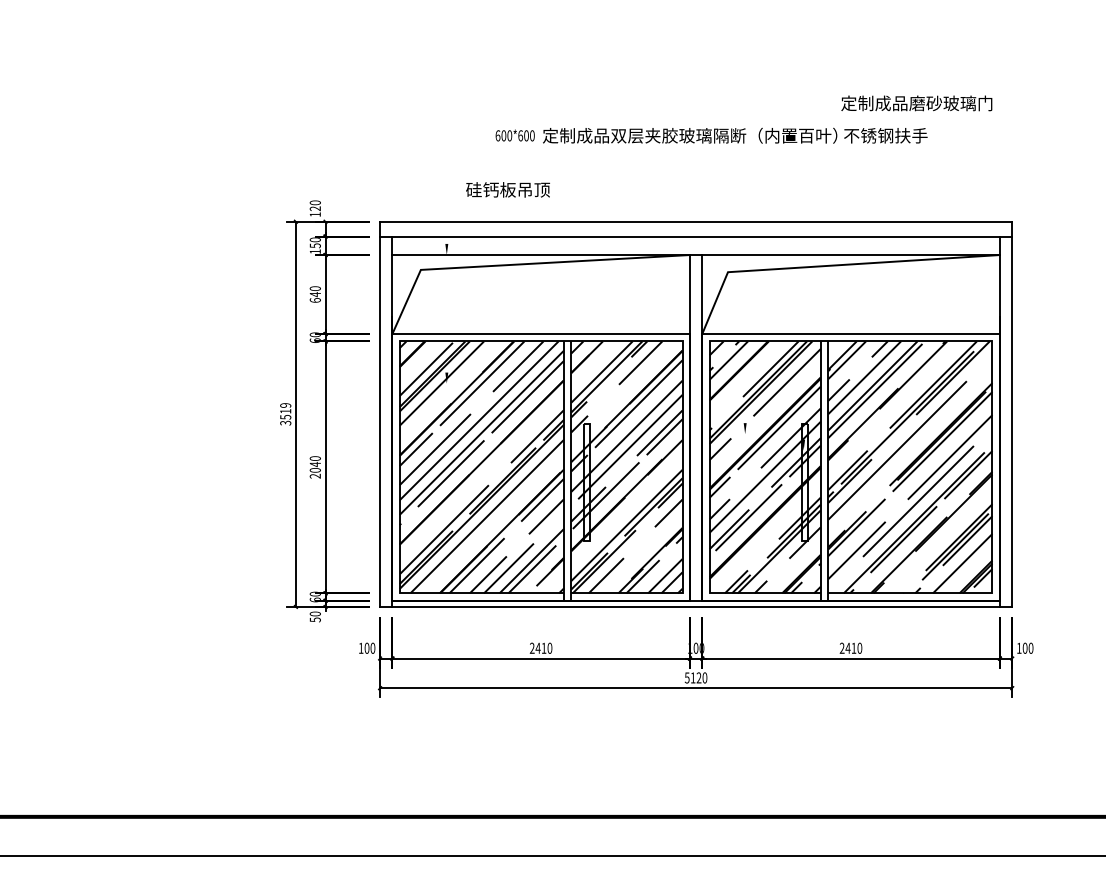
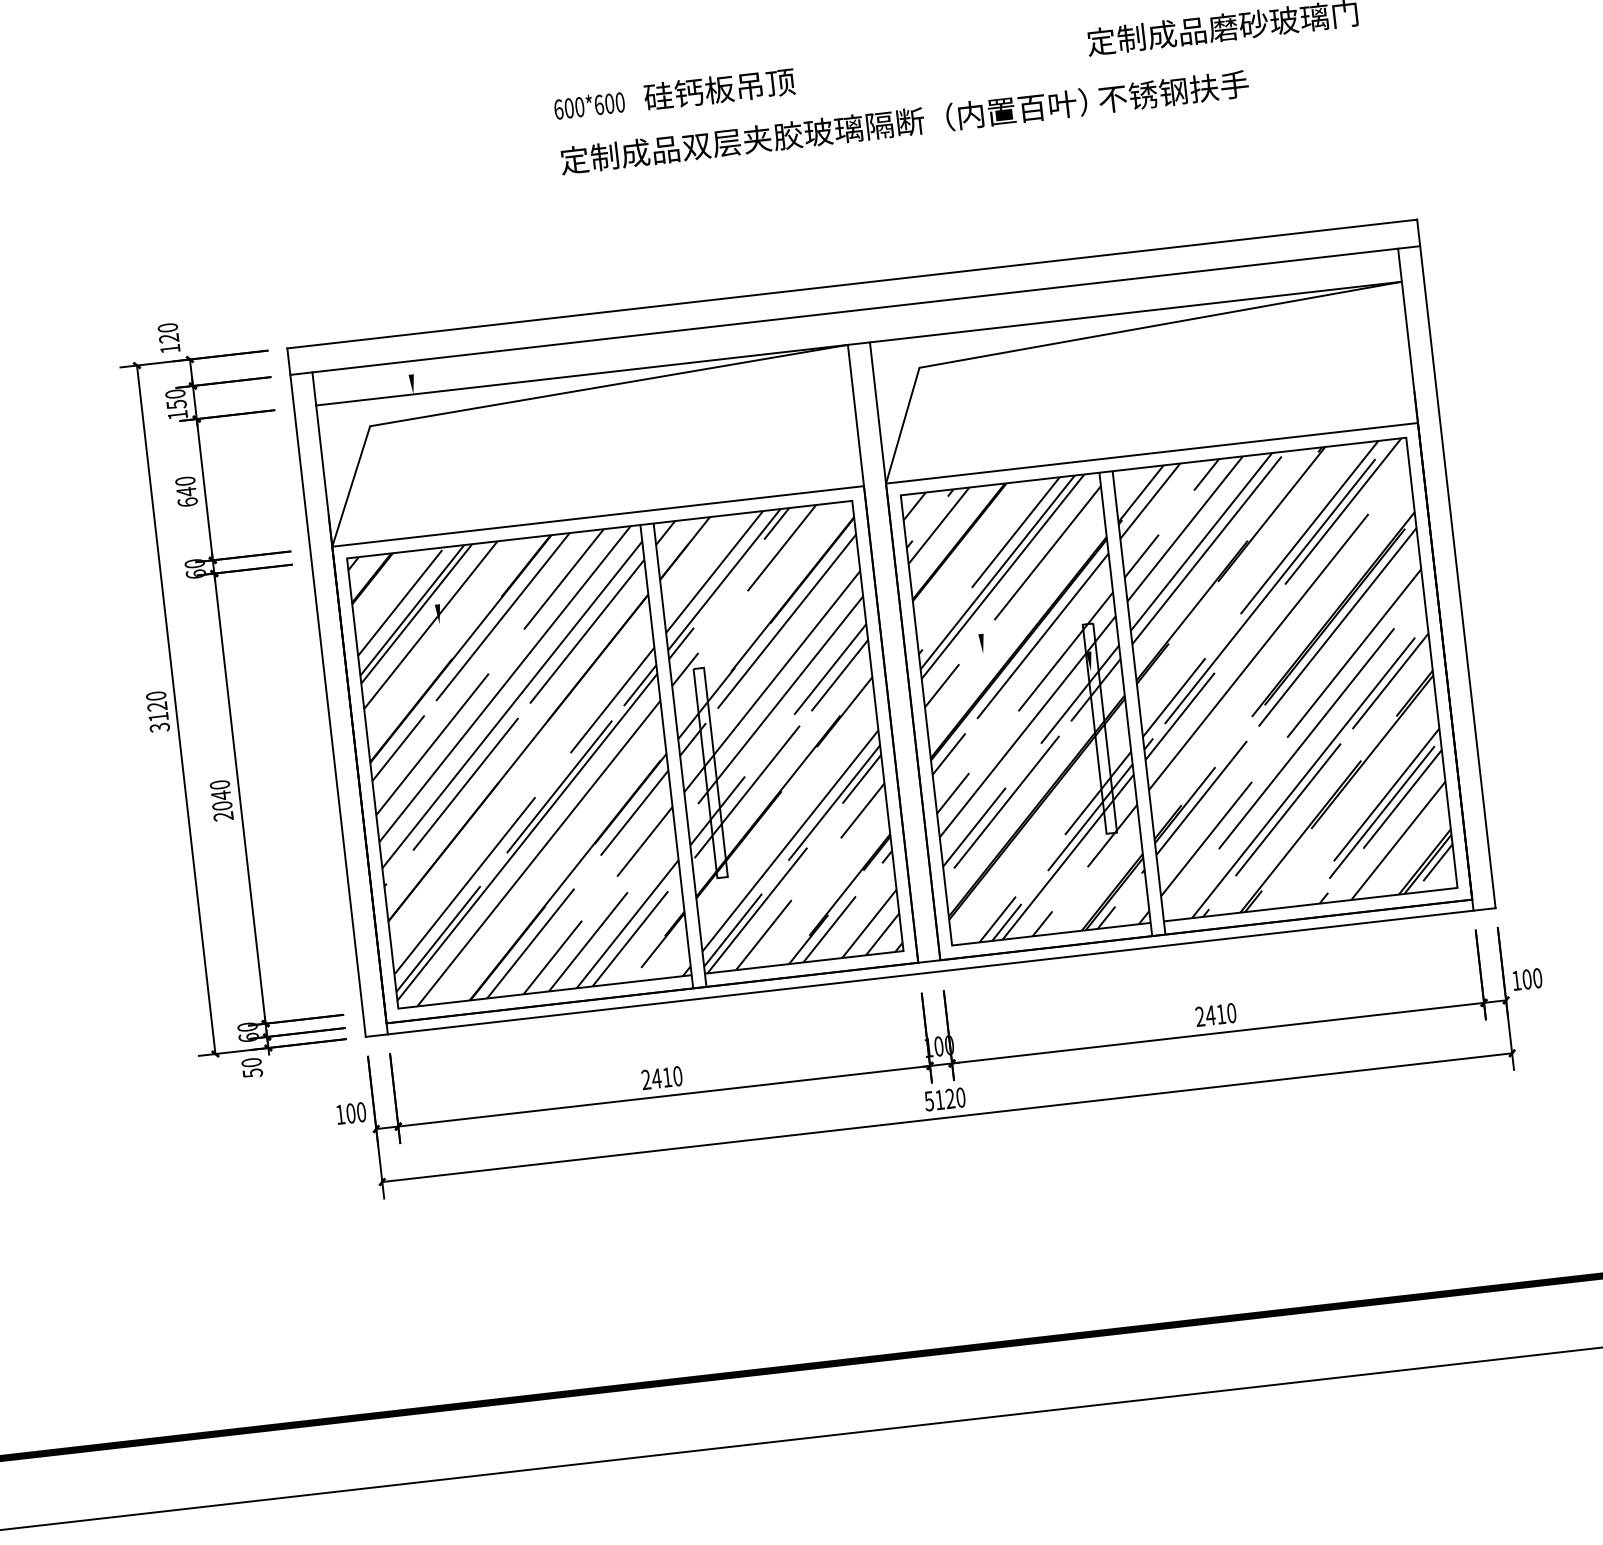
text: (514, 135) -> (588, 105), moved
text: (507, 189) -> (718, 88), moved
text: (285, 411) -> (157, 706), 3519 -> 3120

